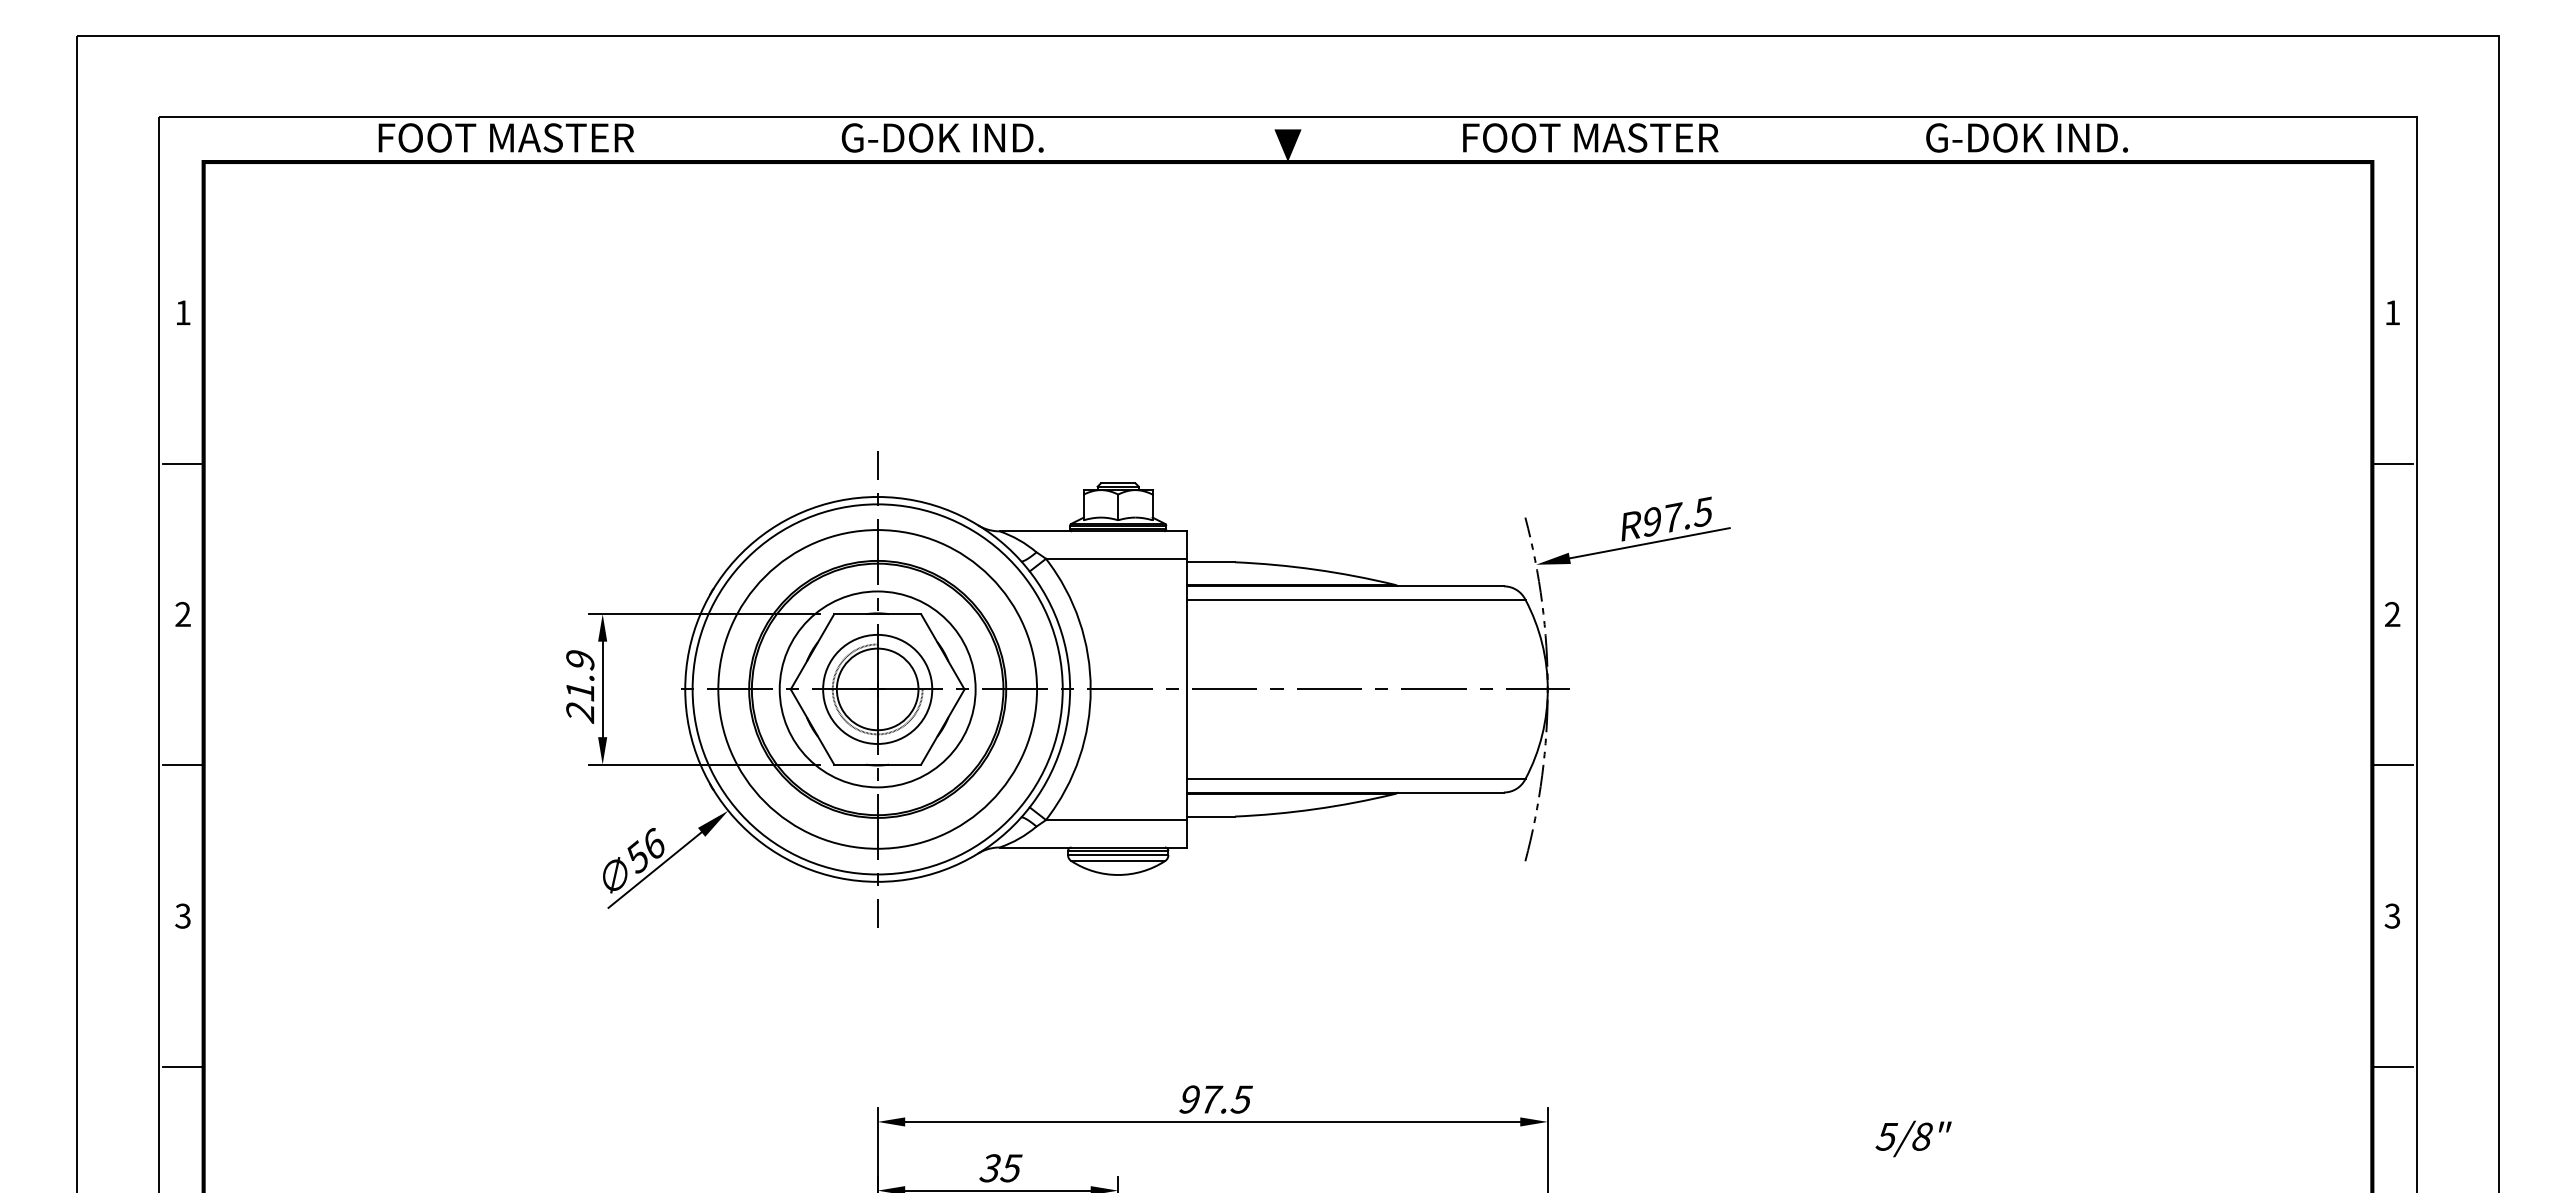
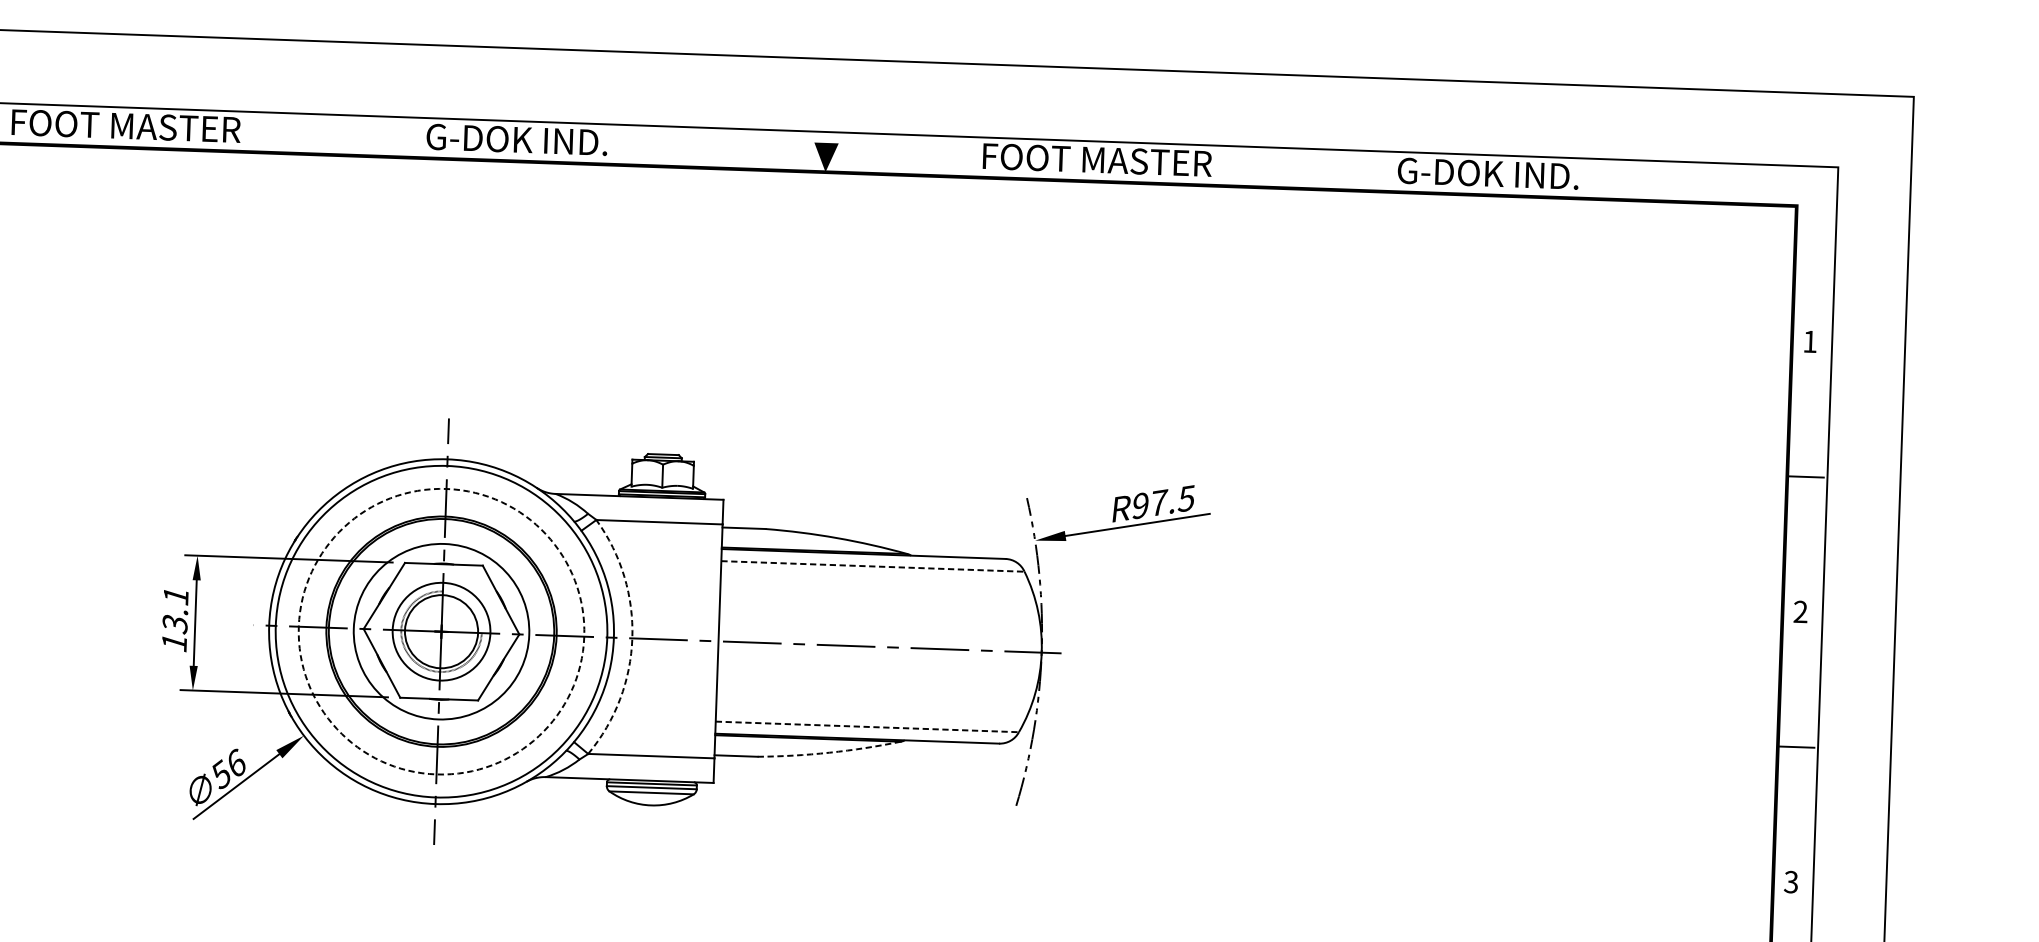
line: (1356, 599) -> (873, 566), solid -> dashed
text: (580, 686) -> (175, 619), 21.9 -> 13.1
circle: (877, 689) -> (441, 631), solid -> dashed
arc: (1090, 689) -> (632, 638), solid -> dashed
line: (1356, 779) -> (867, 727), solid -> dashed
arc: (1315, 809) -> (829, 752), solid -> dashed

